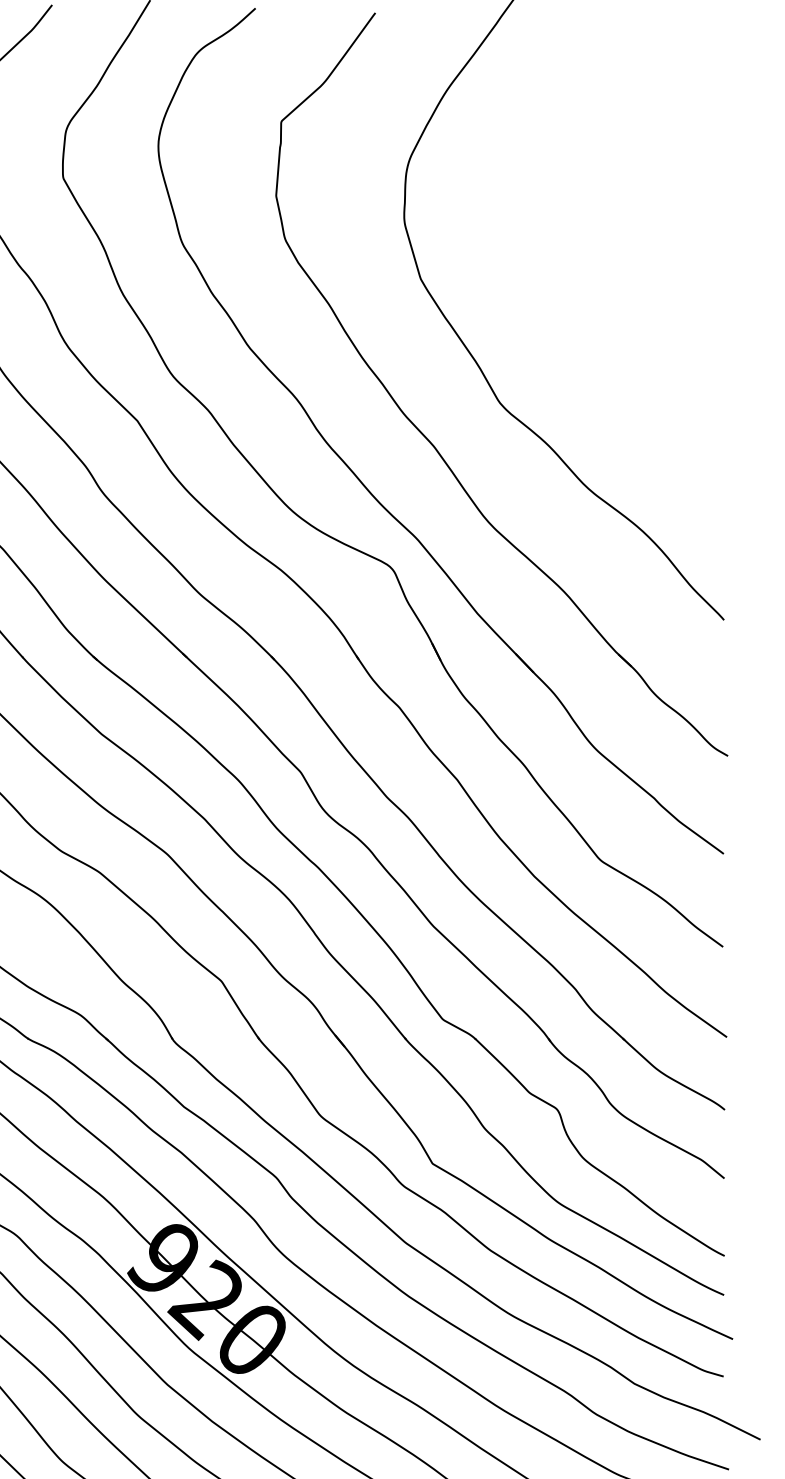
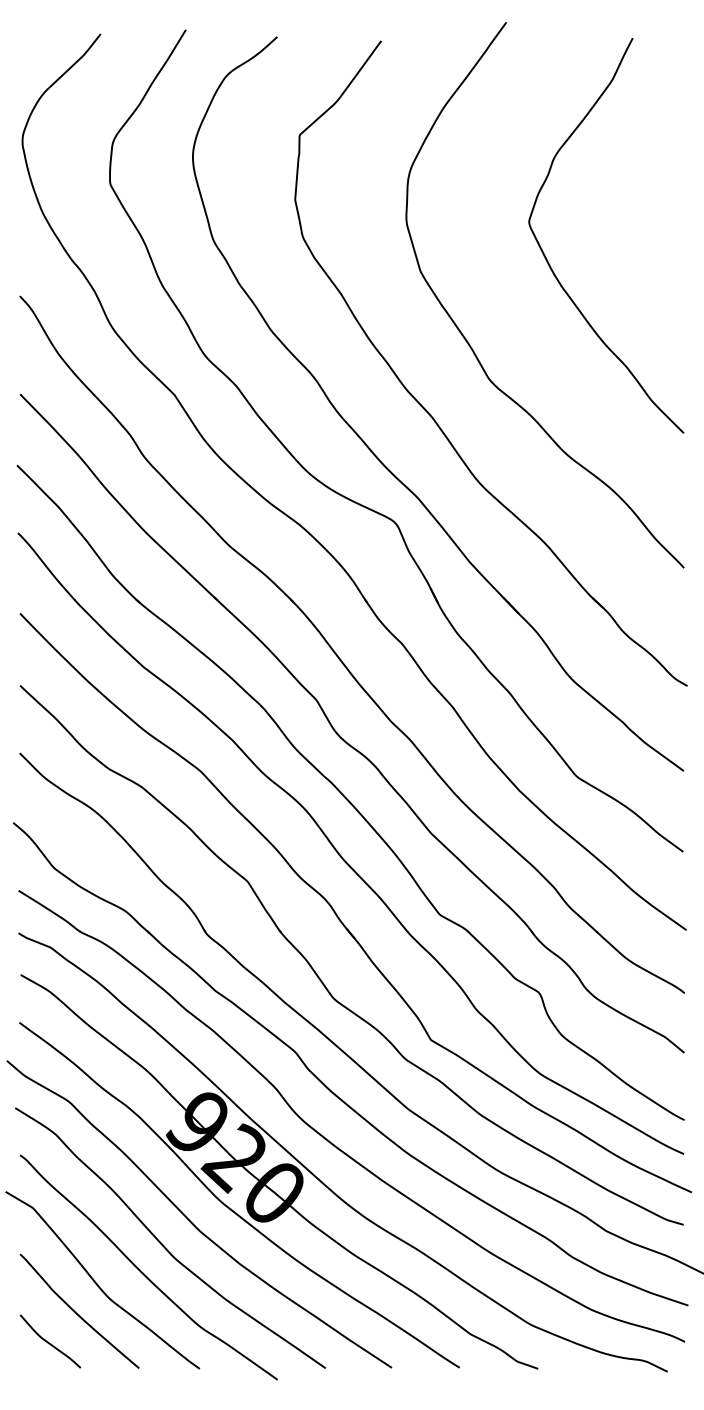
curve: (569, 269) -> (549, 263), added

